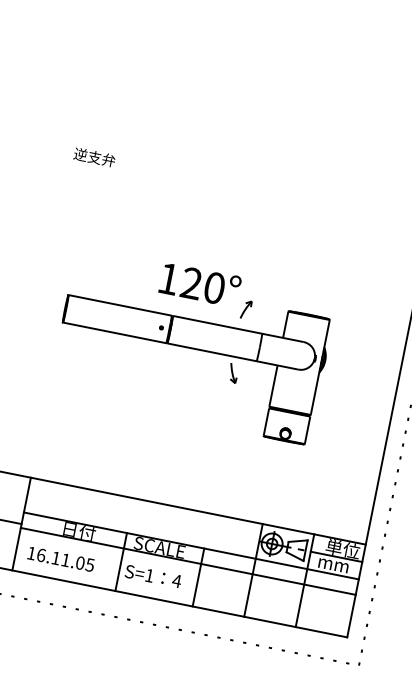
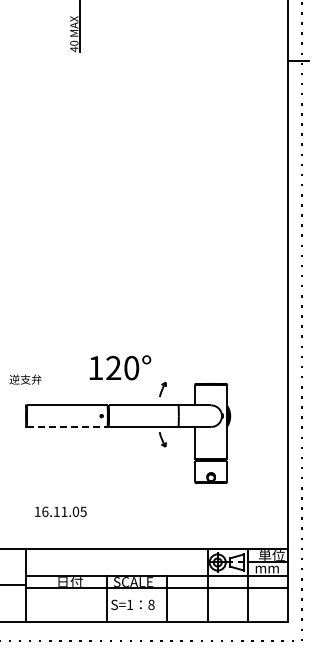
text: (94, 157) -> (25, 379), moved
text: (200, 284) -> (120, 367), moved
line: (115, 332) -> (67, 426), solid -> dashed
text: (60, 558) -> (60, 511), moved
text: (177, 580) -> (151, 604), 4 -> 8

